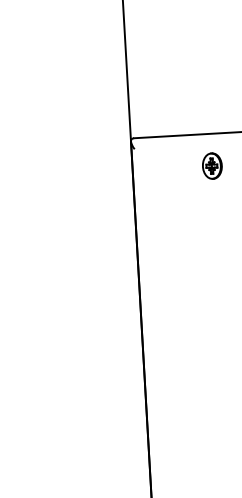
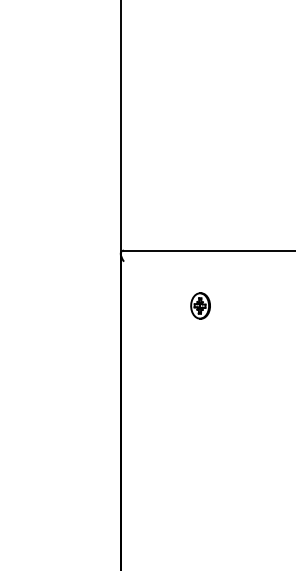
part: (212, 165) -> (200, 305), moved

